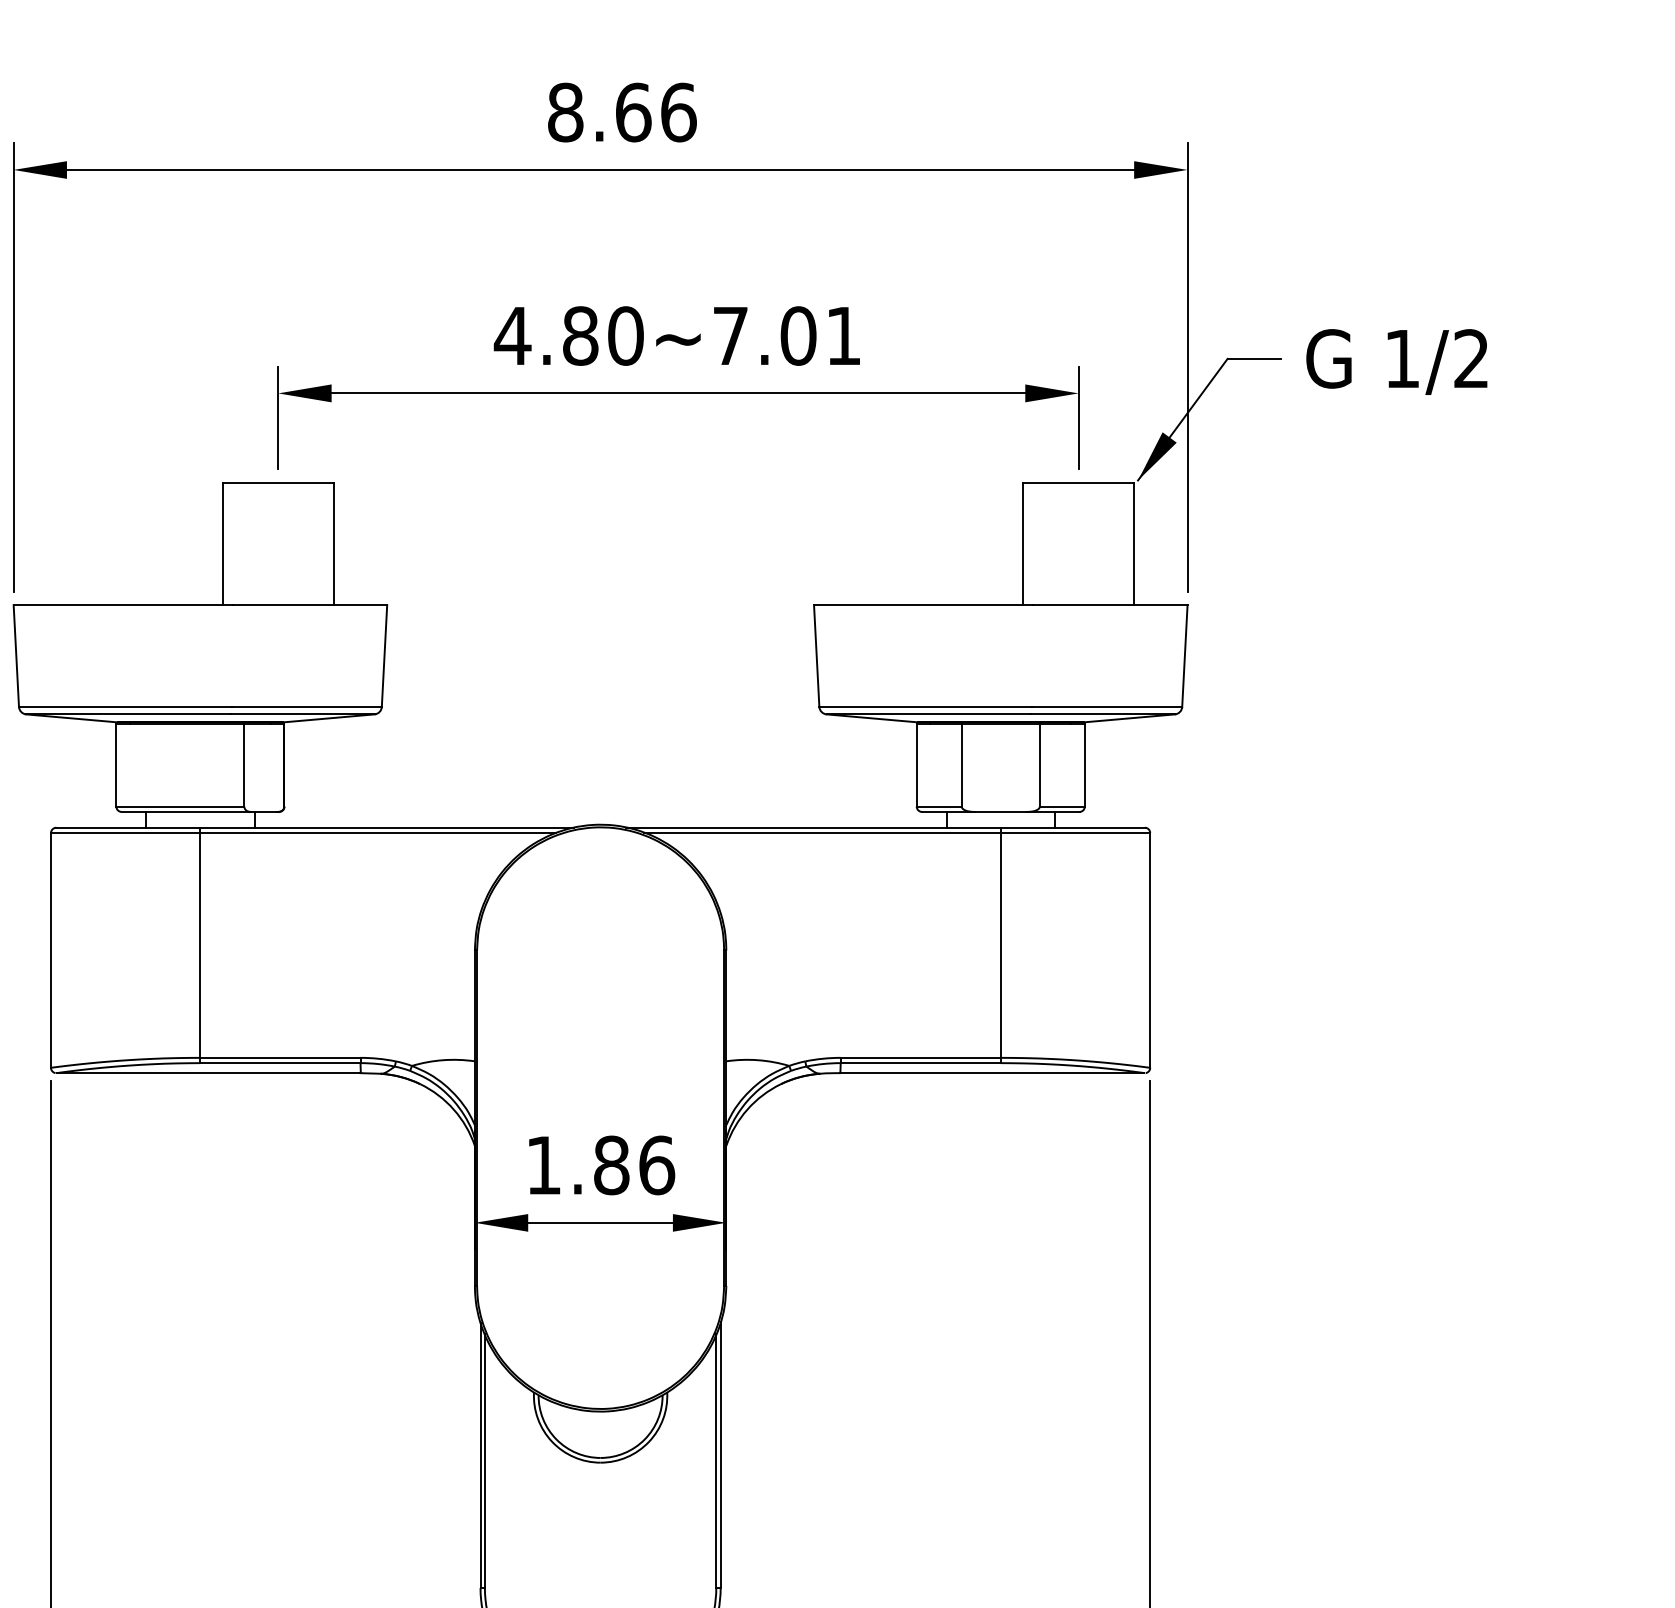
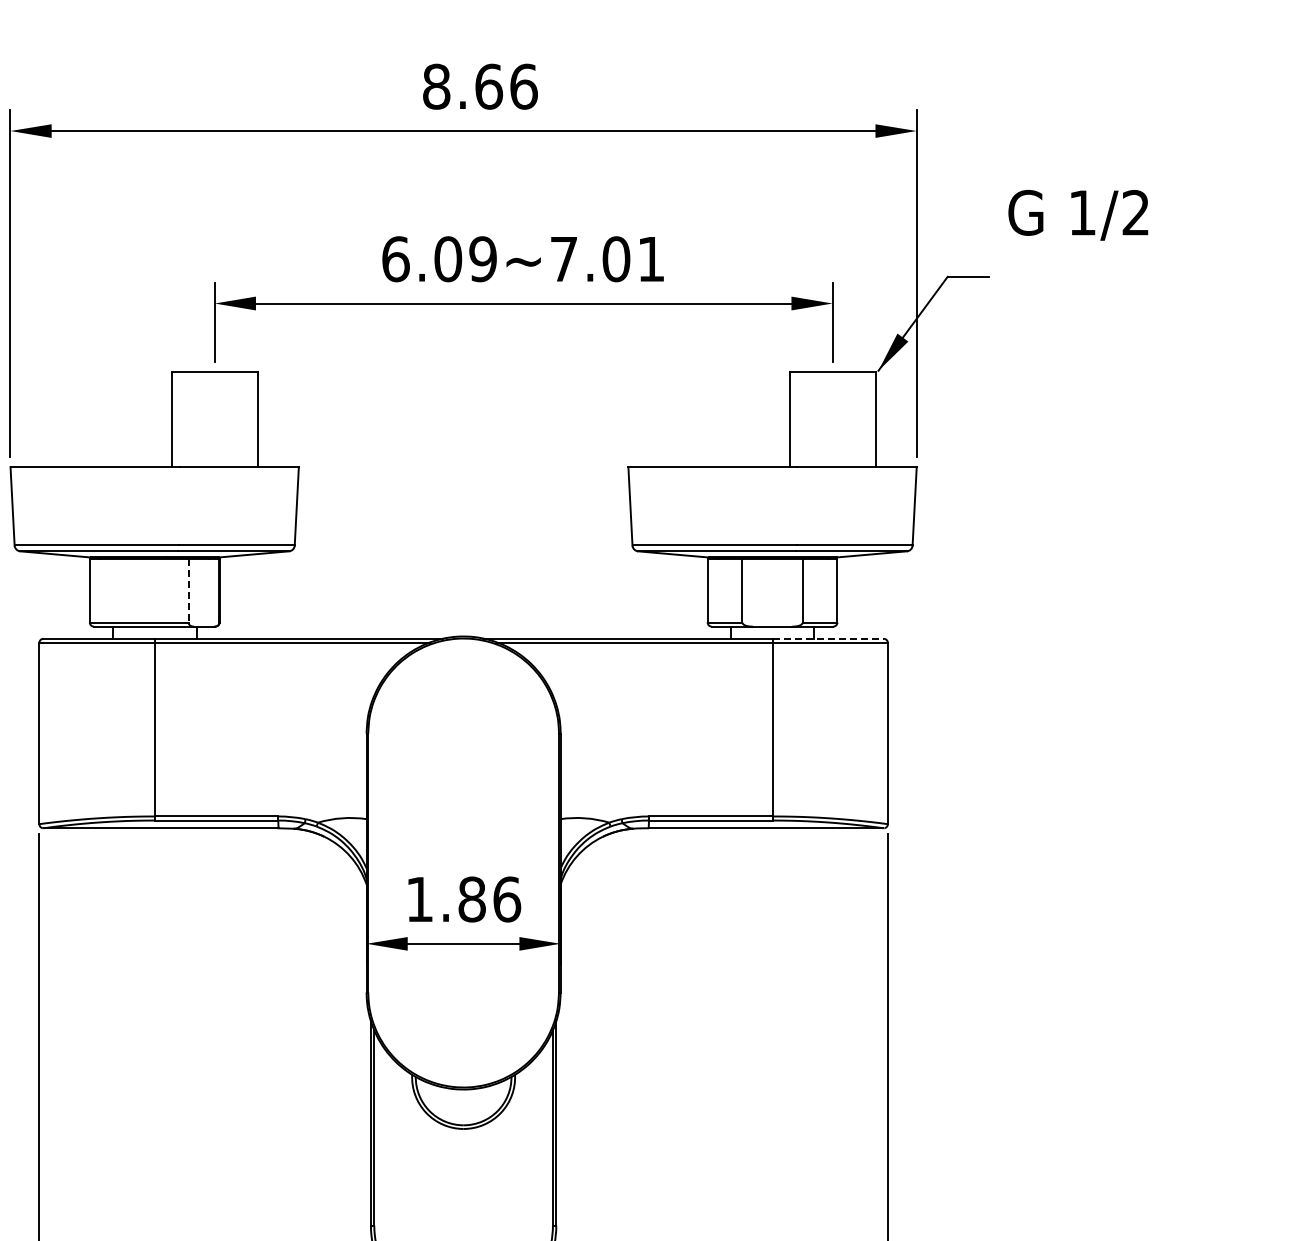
text: (568, 336) -> (438, 259), 4.80~7.01 -> 6.09~7.01
text: (1397, 360) -> (1078, 214), moved
line: (244, 765) -> (188, 590), solid -> dashed
line: (1073, 827) -> (828, 638), solid -> dashed

